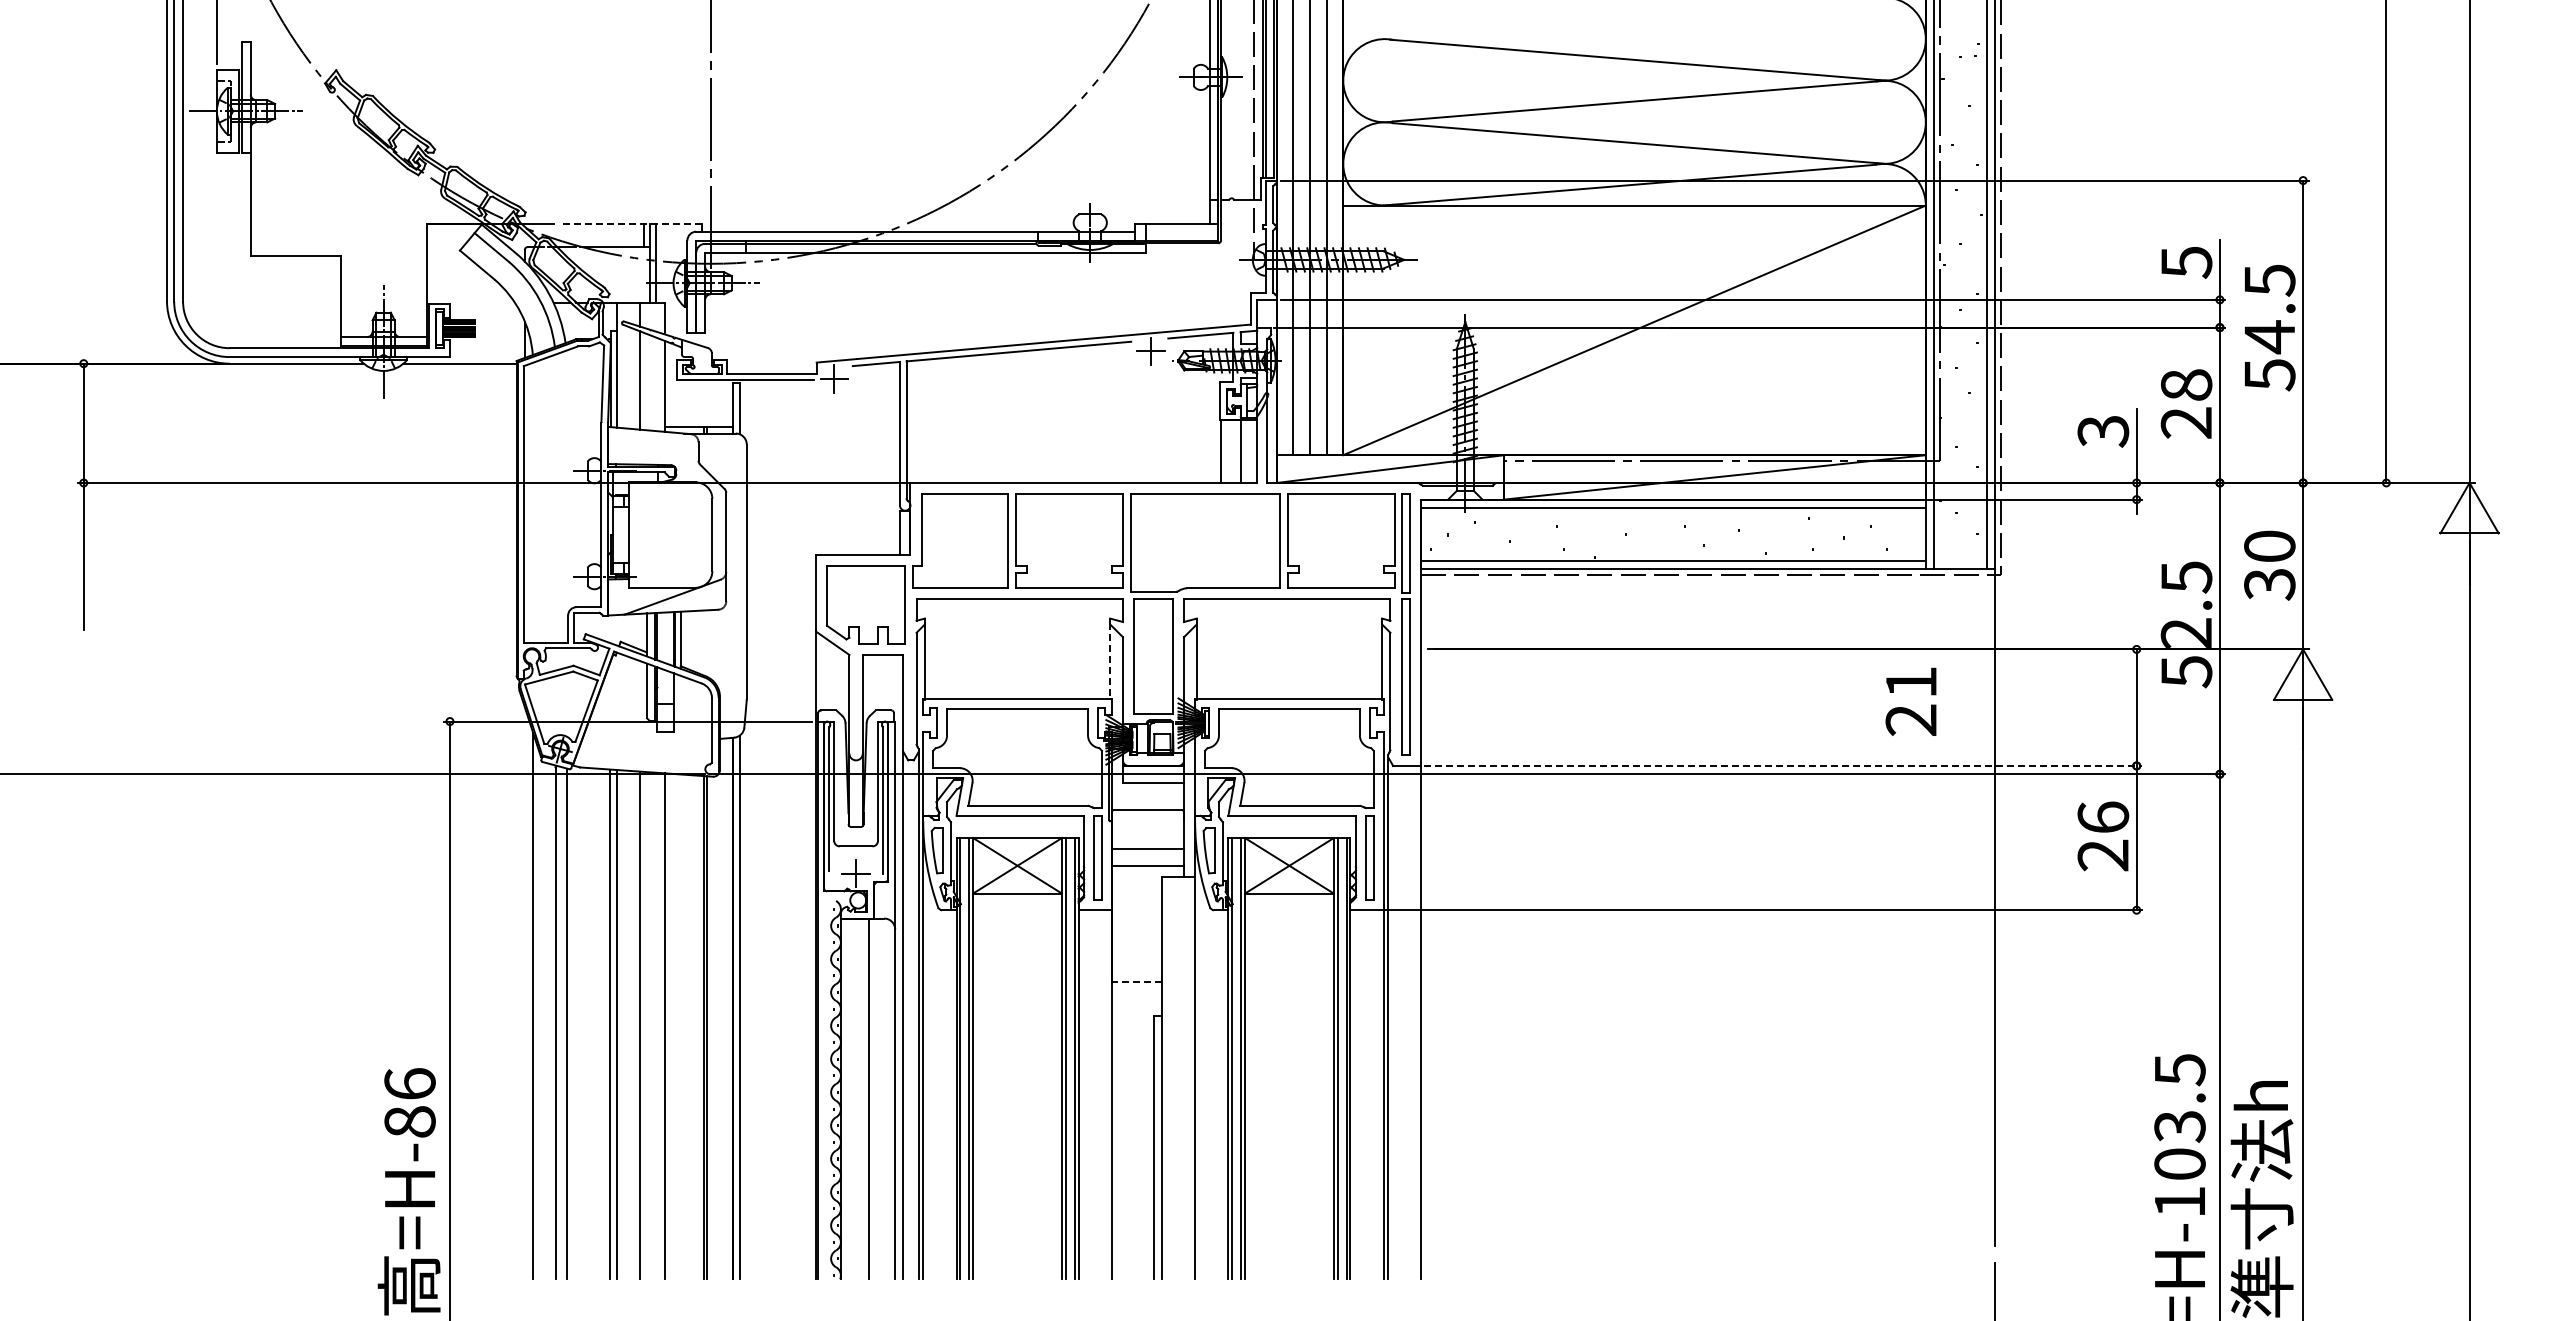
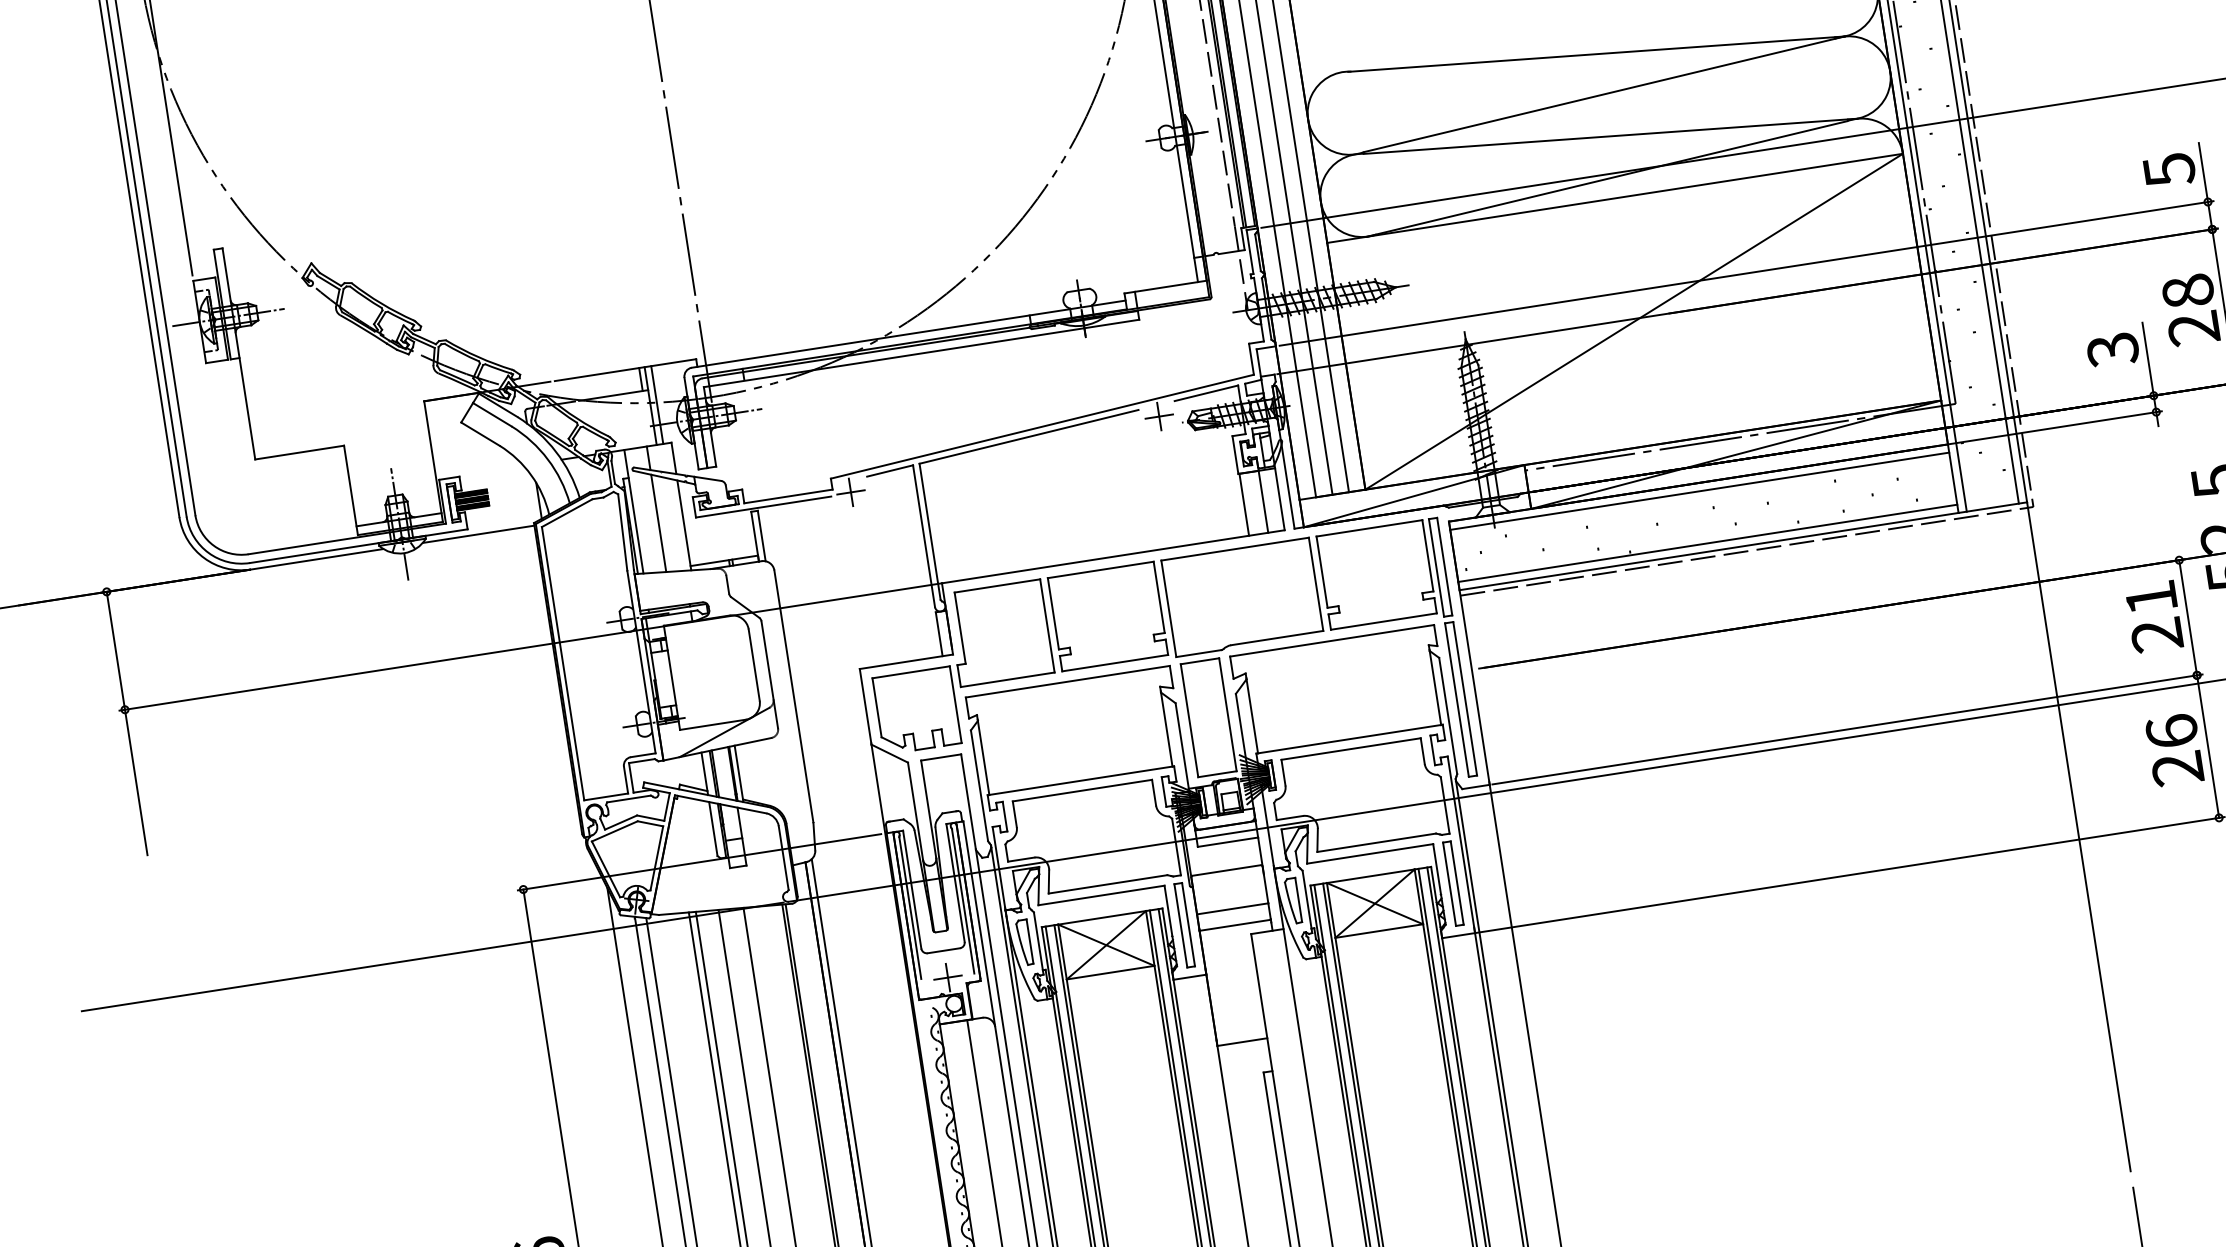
line: (630, 223) -> (625, 369), dashed -> solid
line: (1110, 661) -> (1166, 729), dashed -> solid
text: (1910, 701) -> (2153, 616), moved
line: (1783, 765) -> (1847, 728), dashed -> solid
line: (1136, 982) -> (1241, 1042), dashed -> solid

